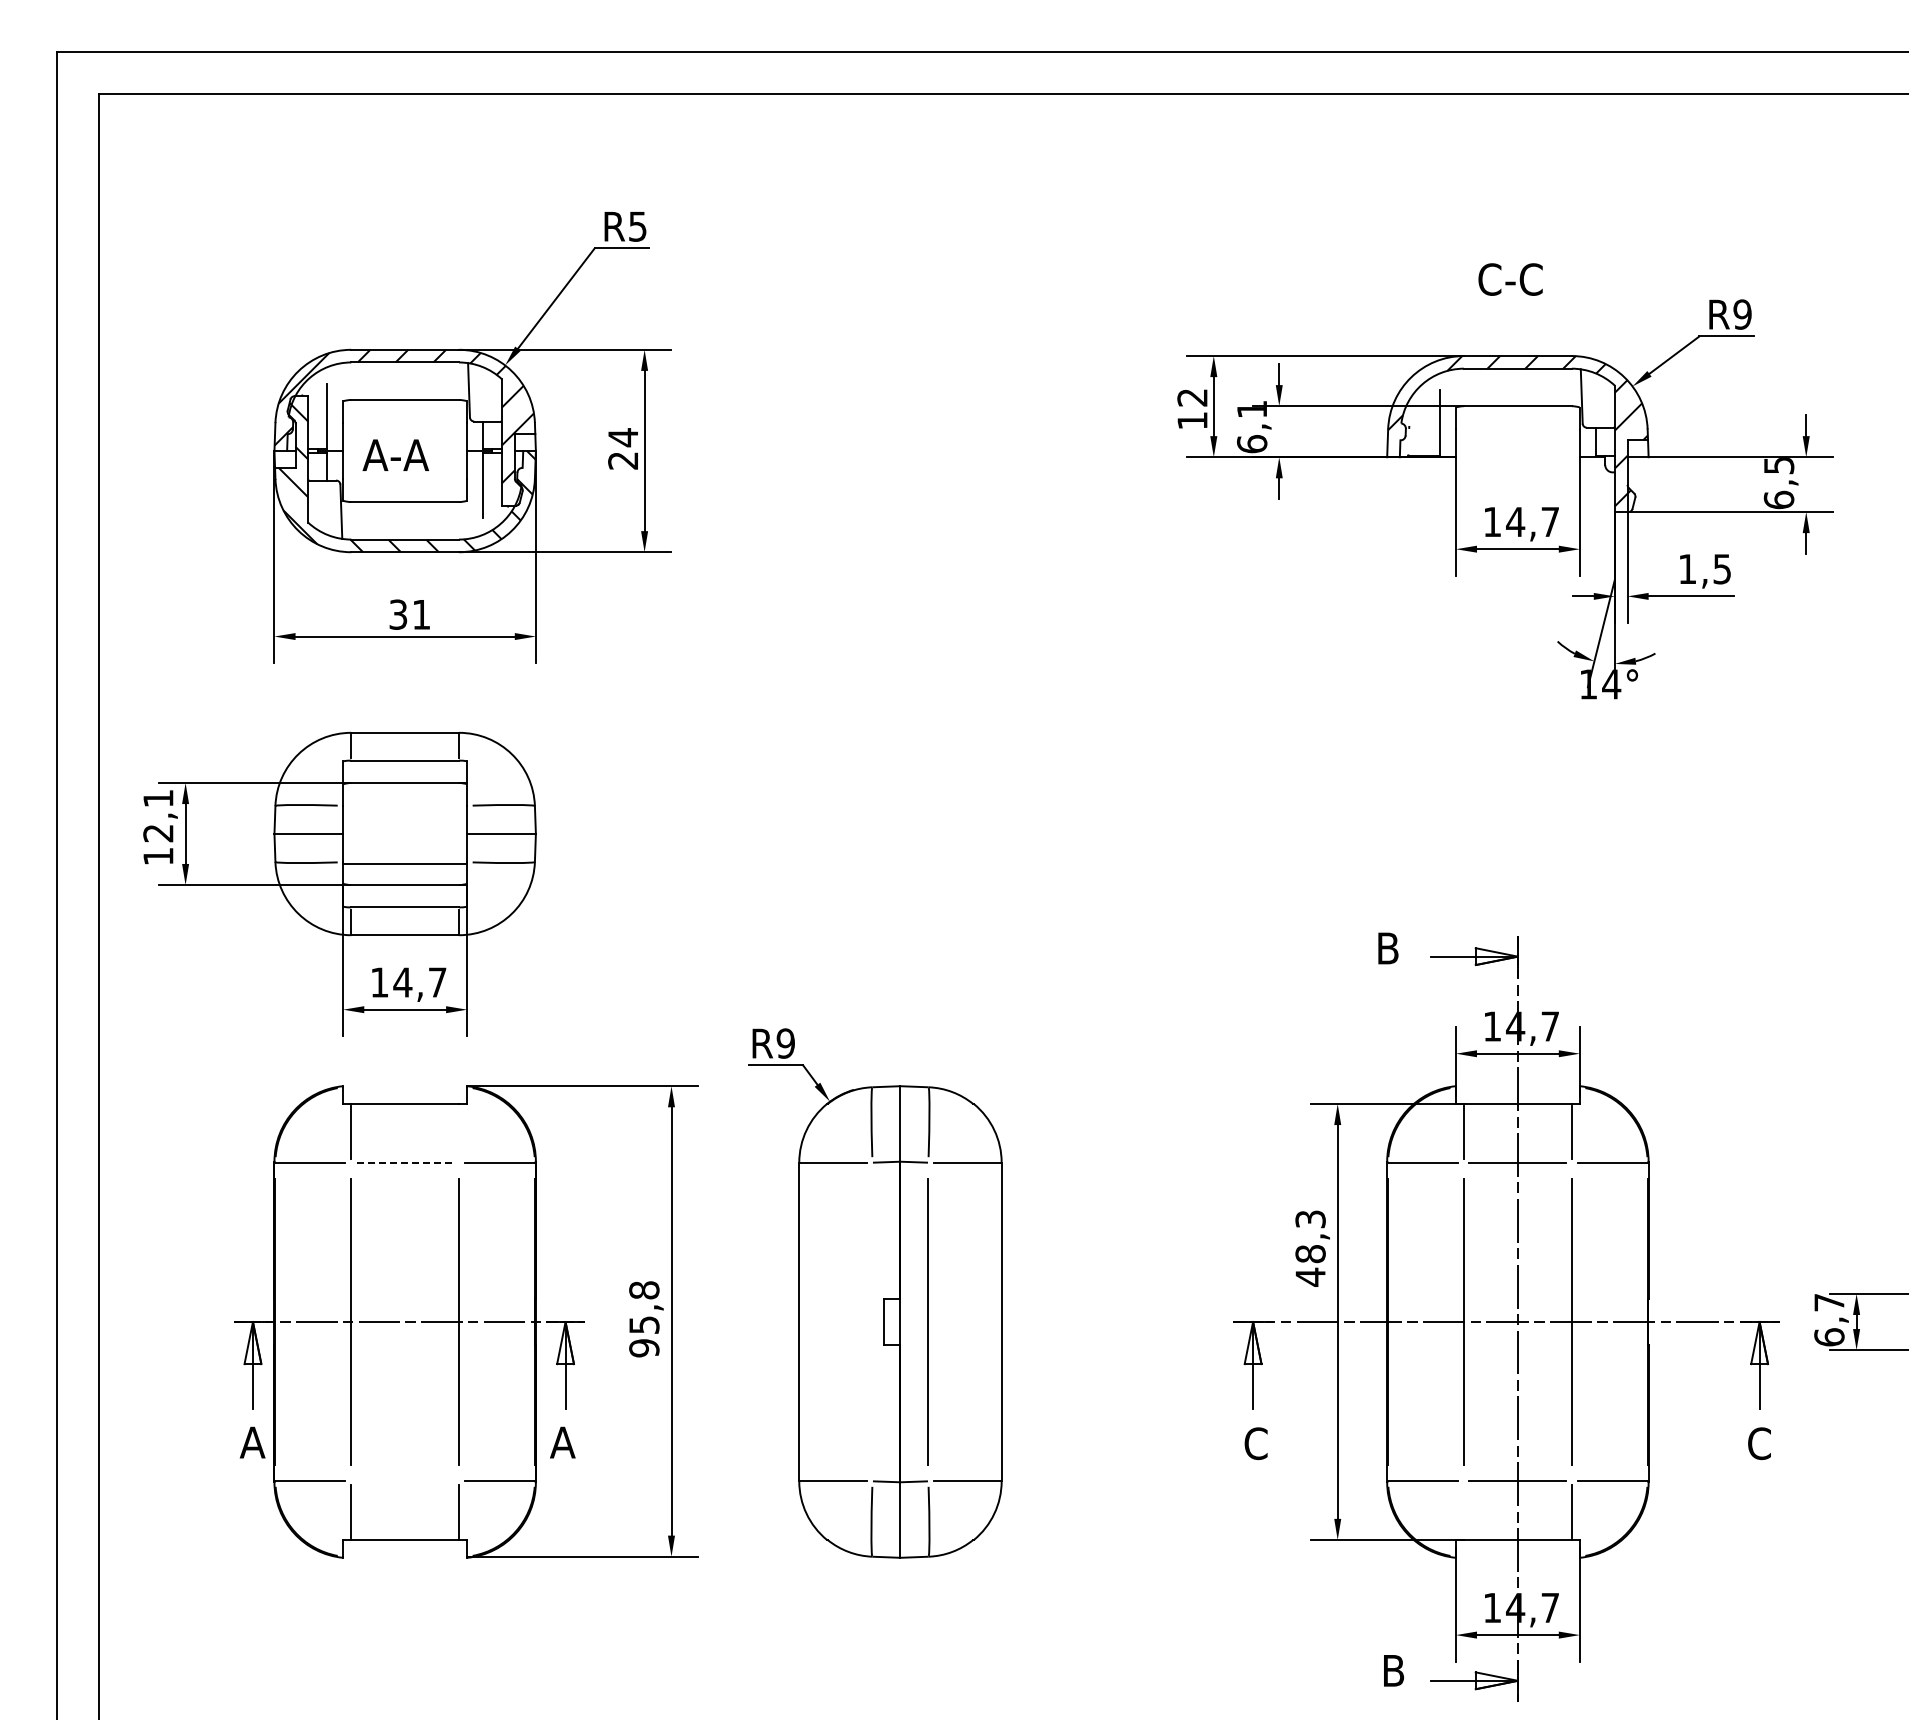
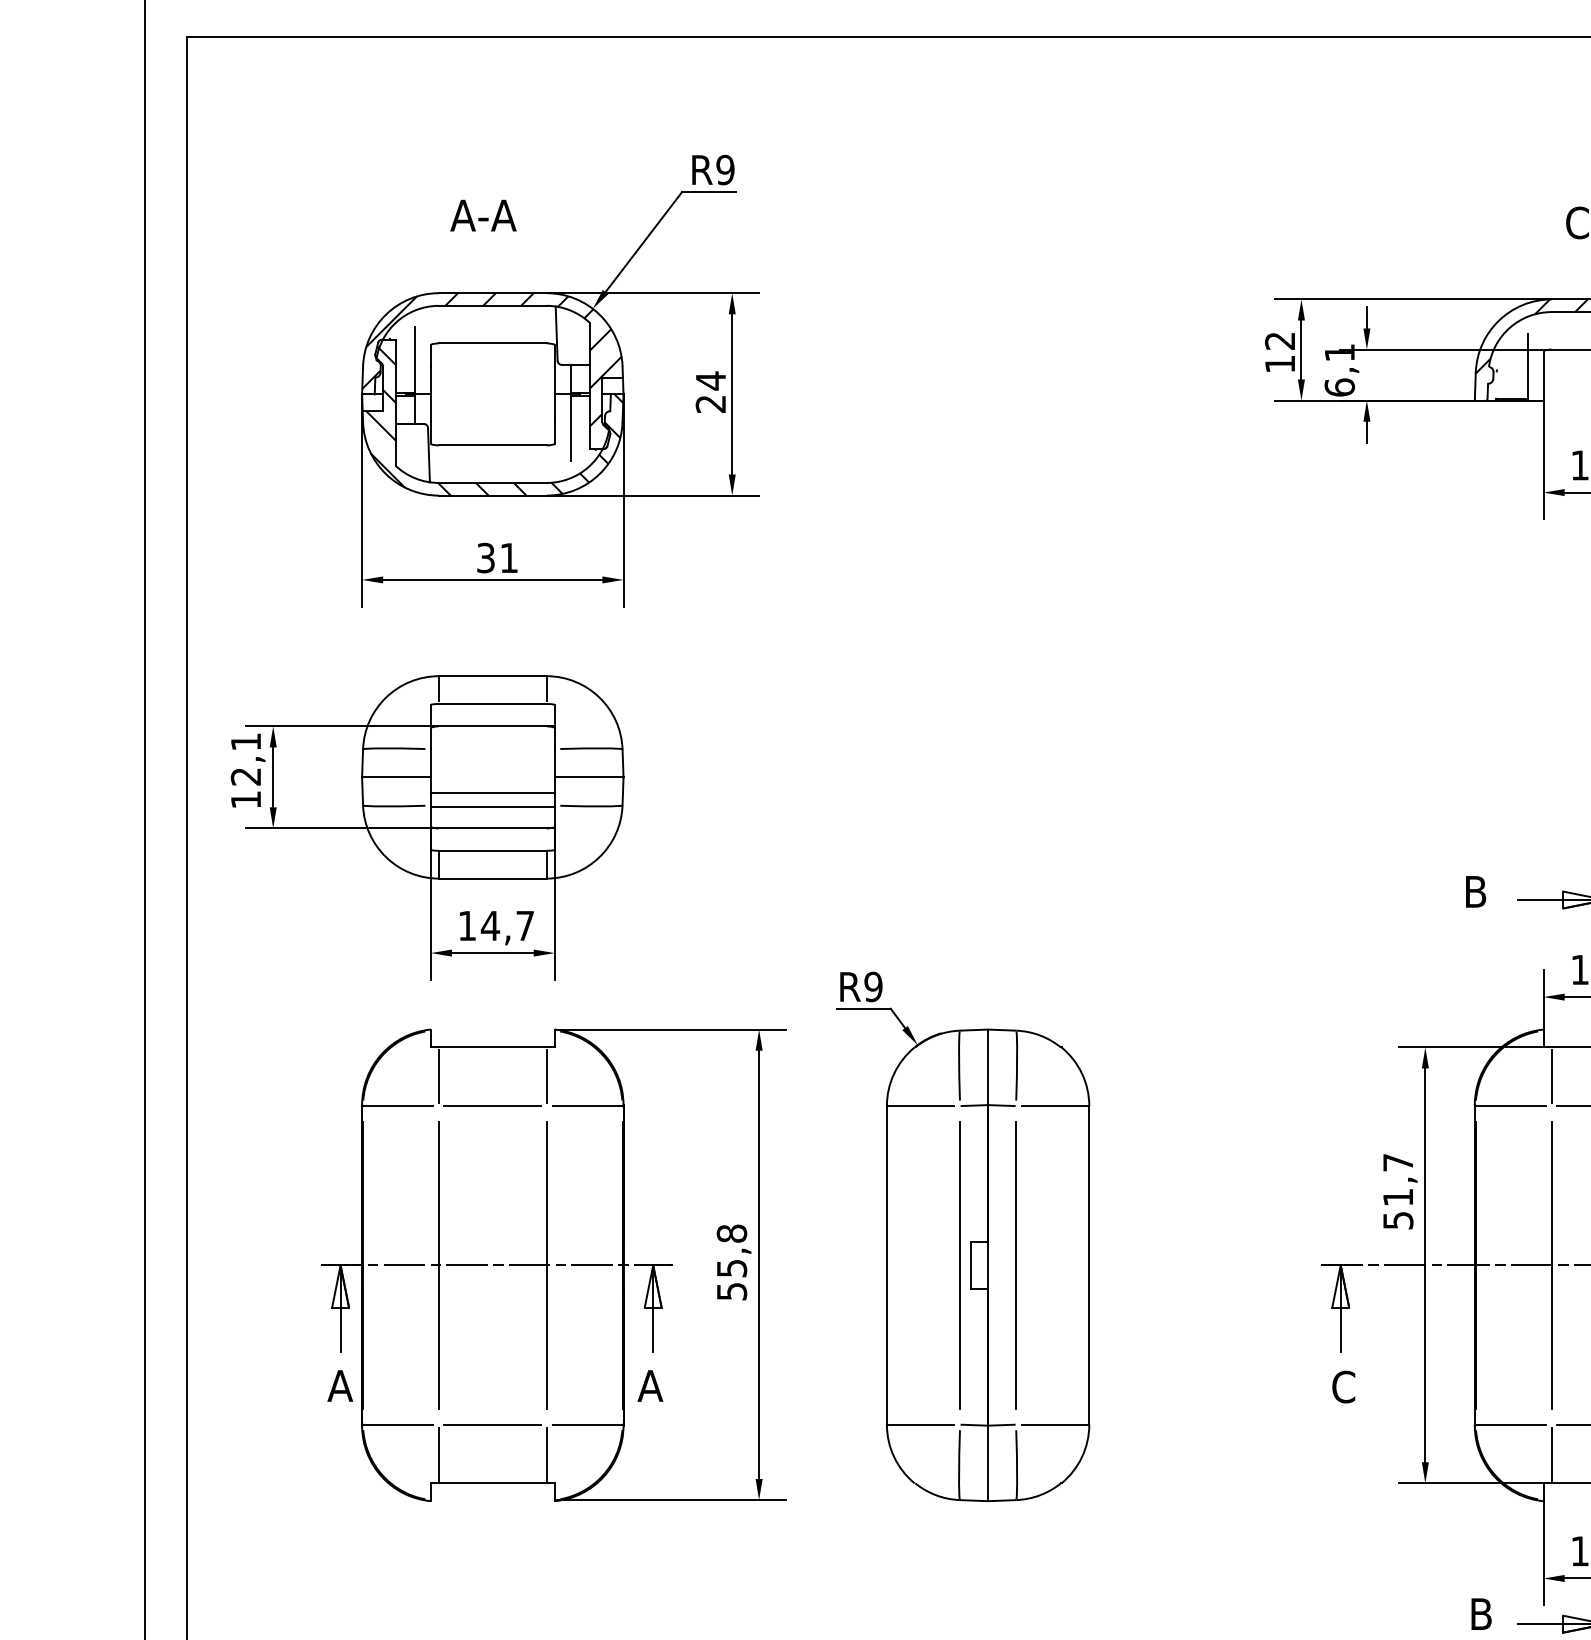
text: (637, 226) -> (725, 169), R5 -> R9
text: (395, 454) -> (483, 214), moved
line: (405, 849) -> (493, 792), added
line: (459, 1132) -> (547, 1075), added
line: (405, 1162) -> (493, 1105), dashed -> solid
text: (1310, 1248) -> (1398, 1191), 48,3 -> 51,7
line: (872, 1321) -> (960, 1264), added
text: (644, 1348) -> (732, 1291), 95,8 -> 55,8
line: (404, 1481) -> (492, 1424), added
line: (1464, 1510) -> (1552, 1453), added

